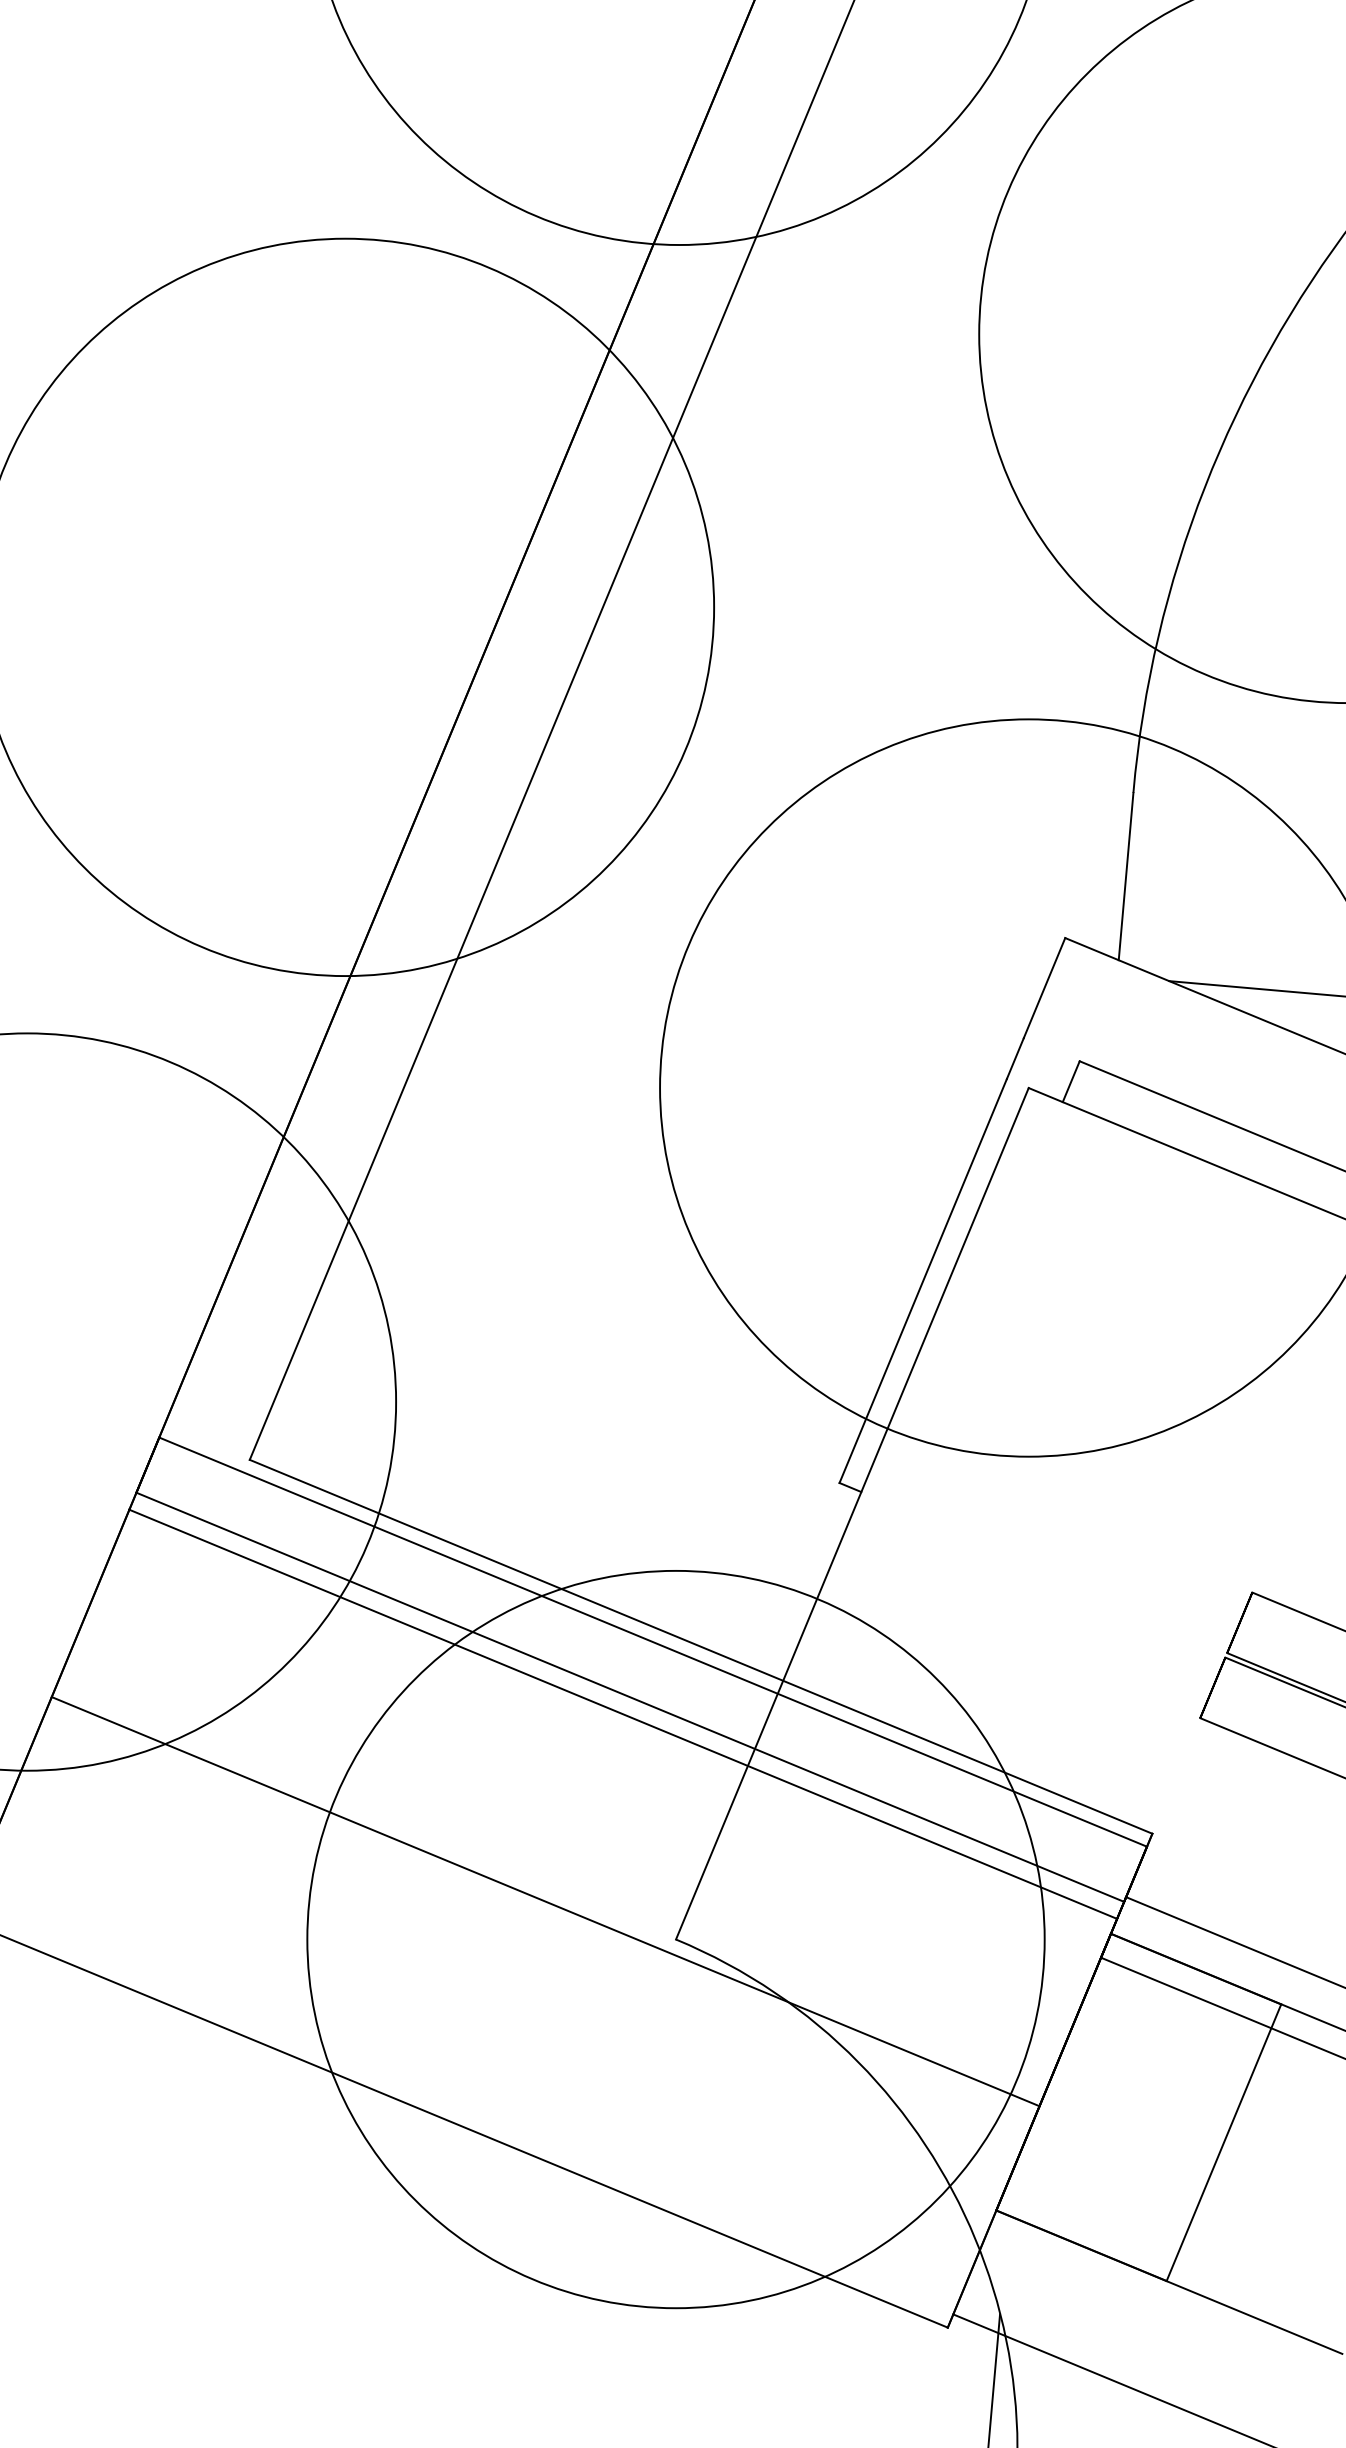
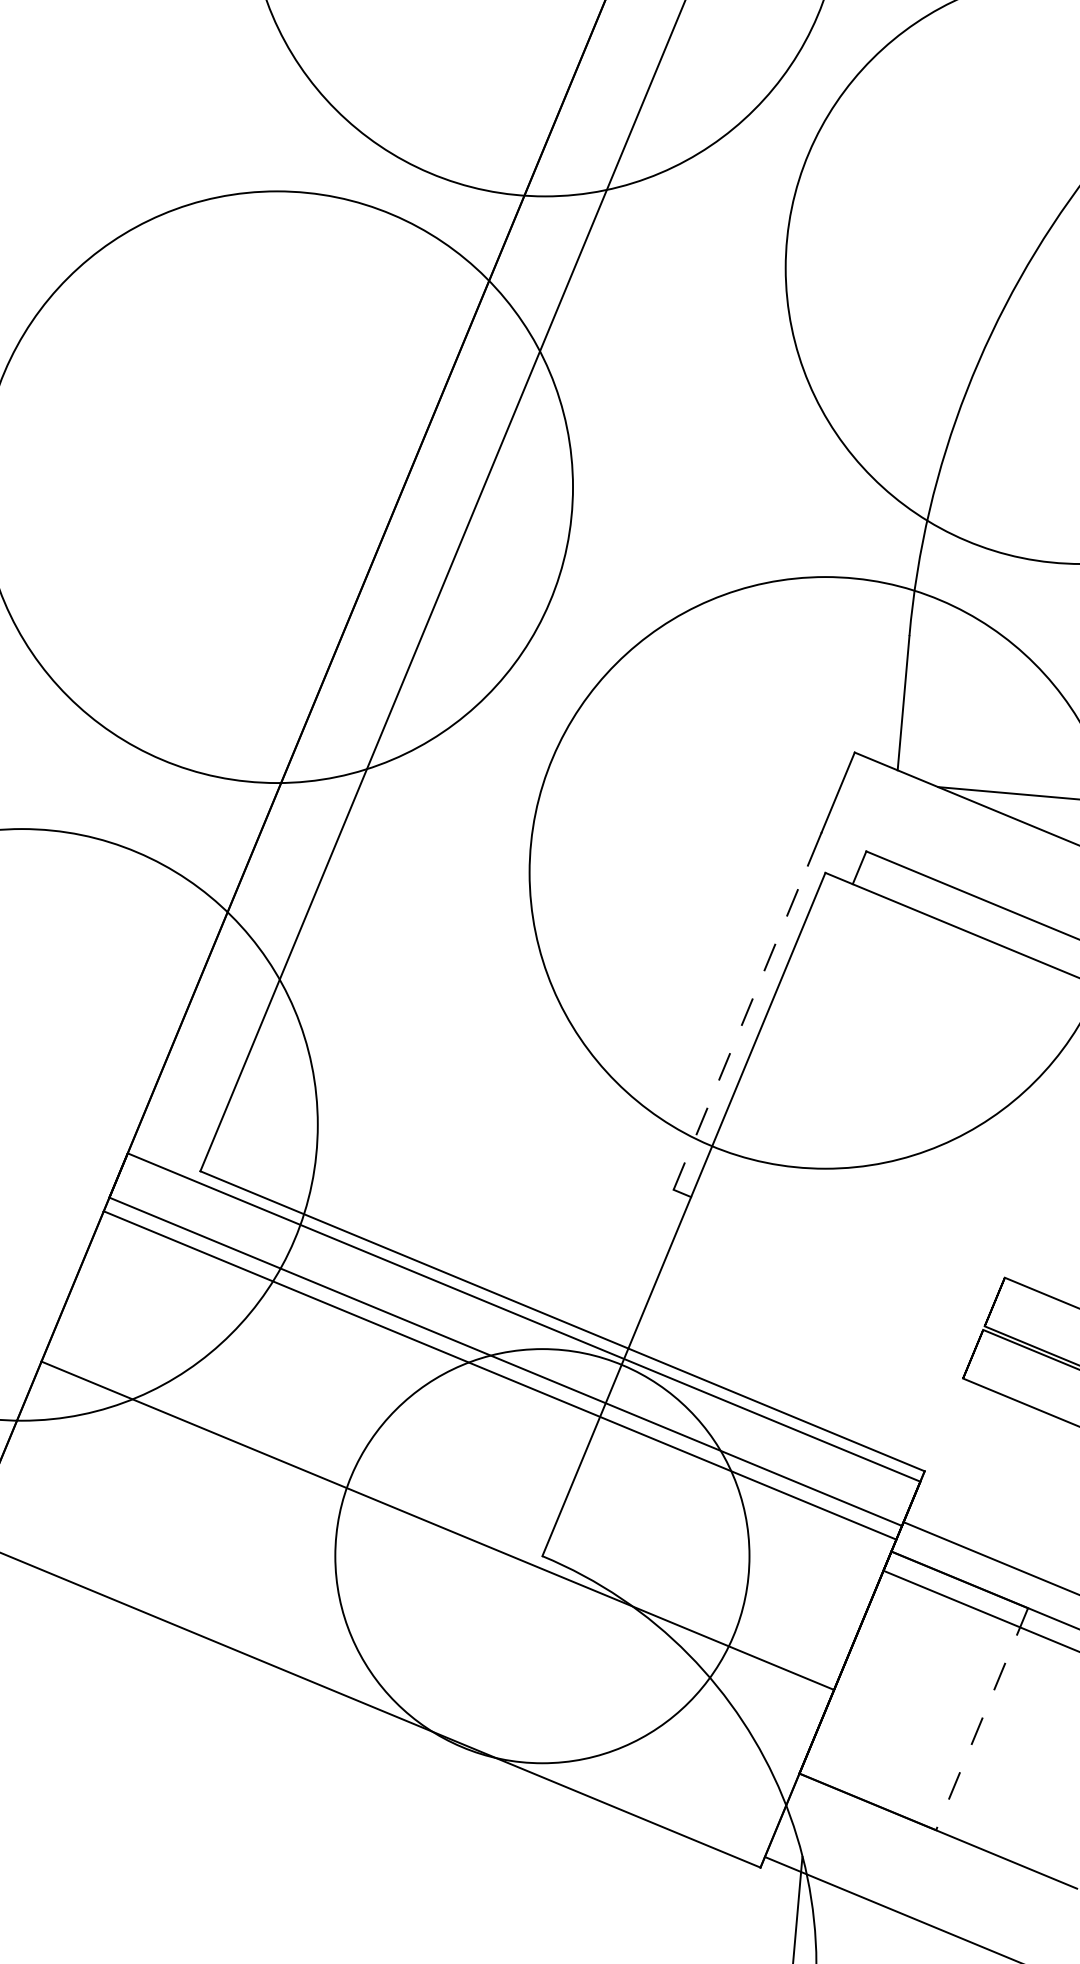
line: (922, 1280) -> (740, 1027), solid -> dashed
circle: (676, 1939) -> (542, 1556), size x0.7
line: (1223, 2143) -> (981, 1719), solid -> dashed

